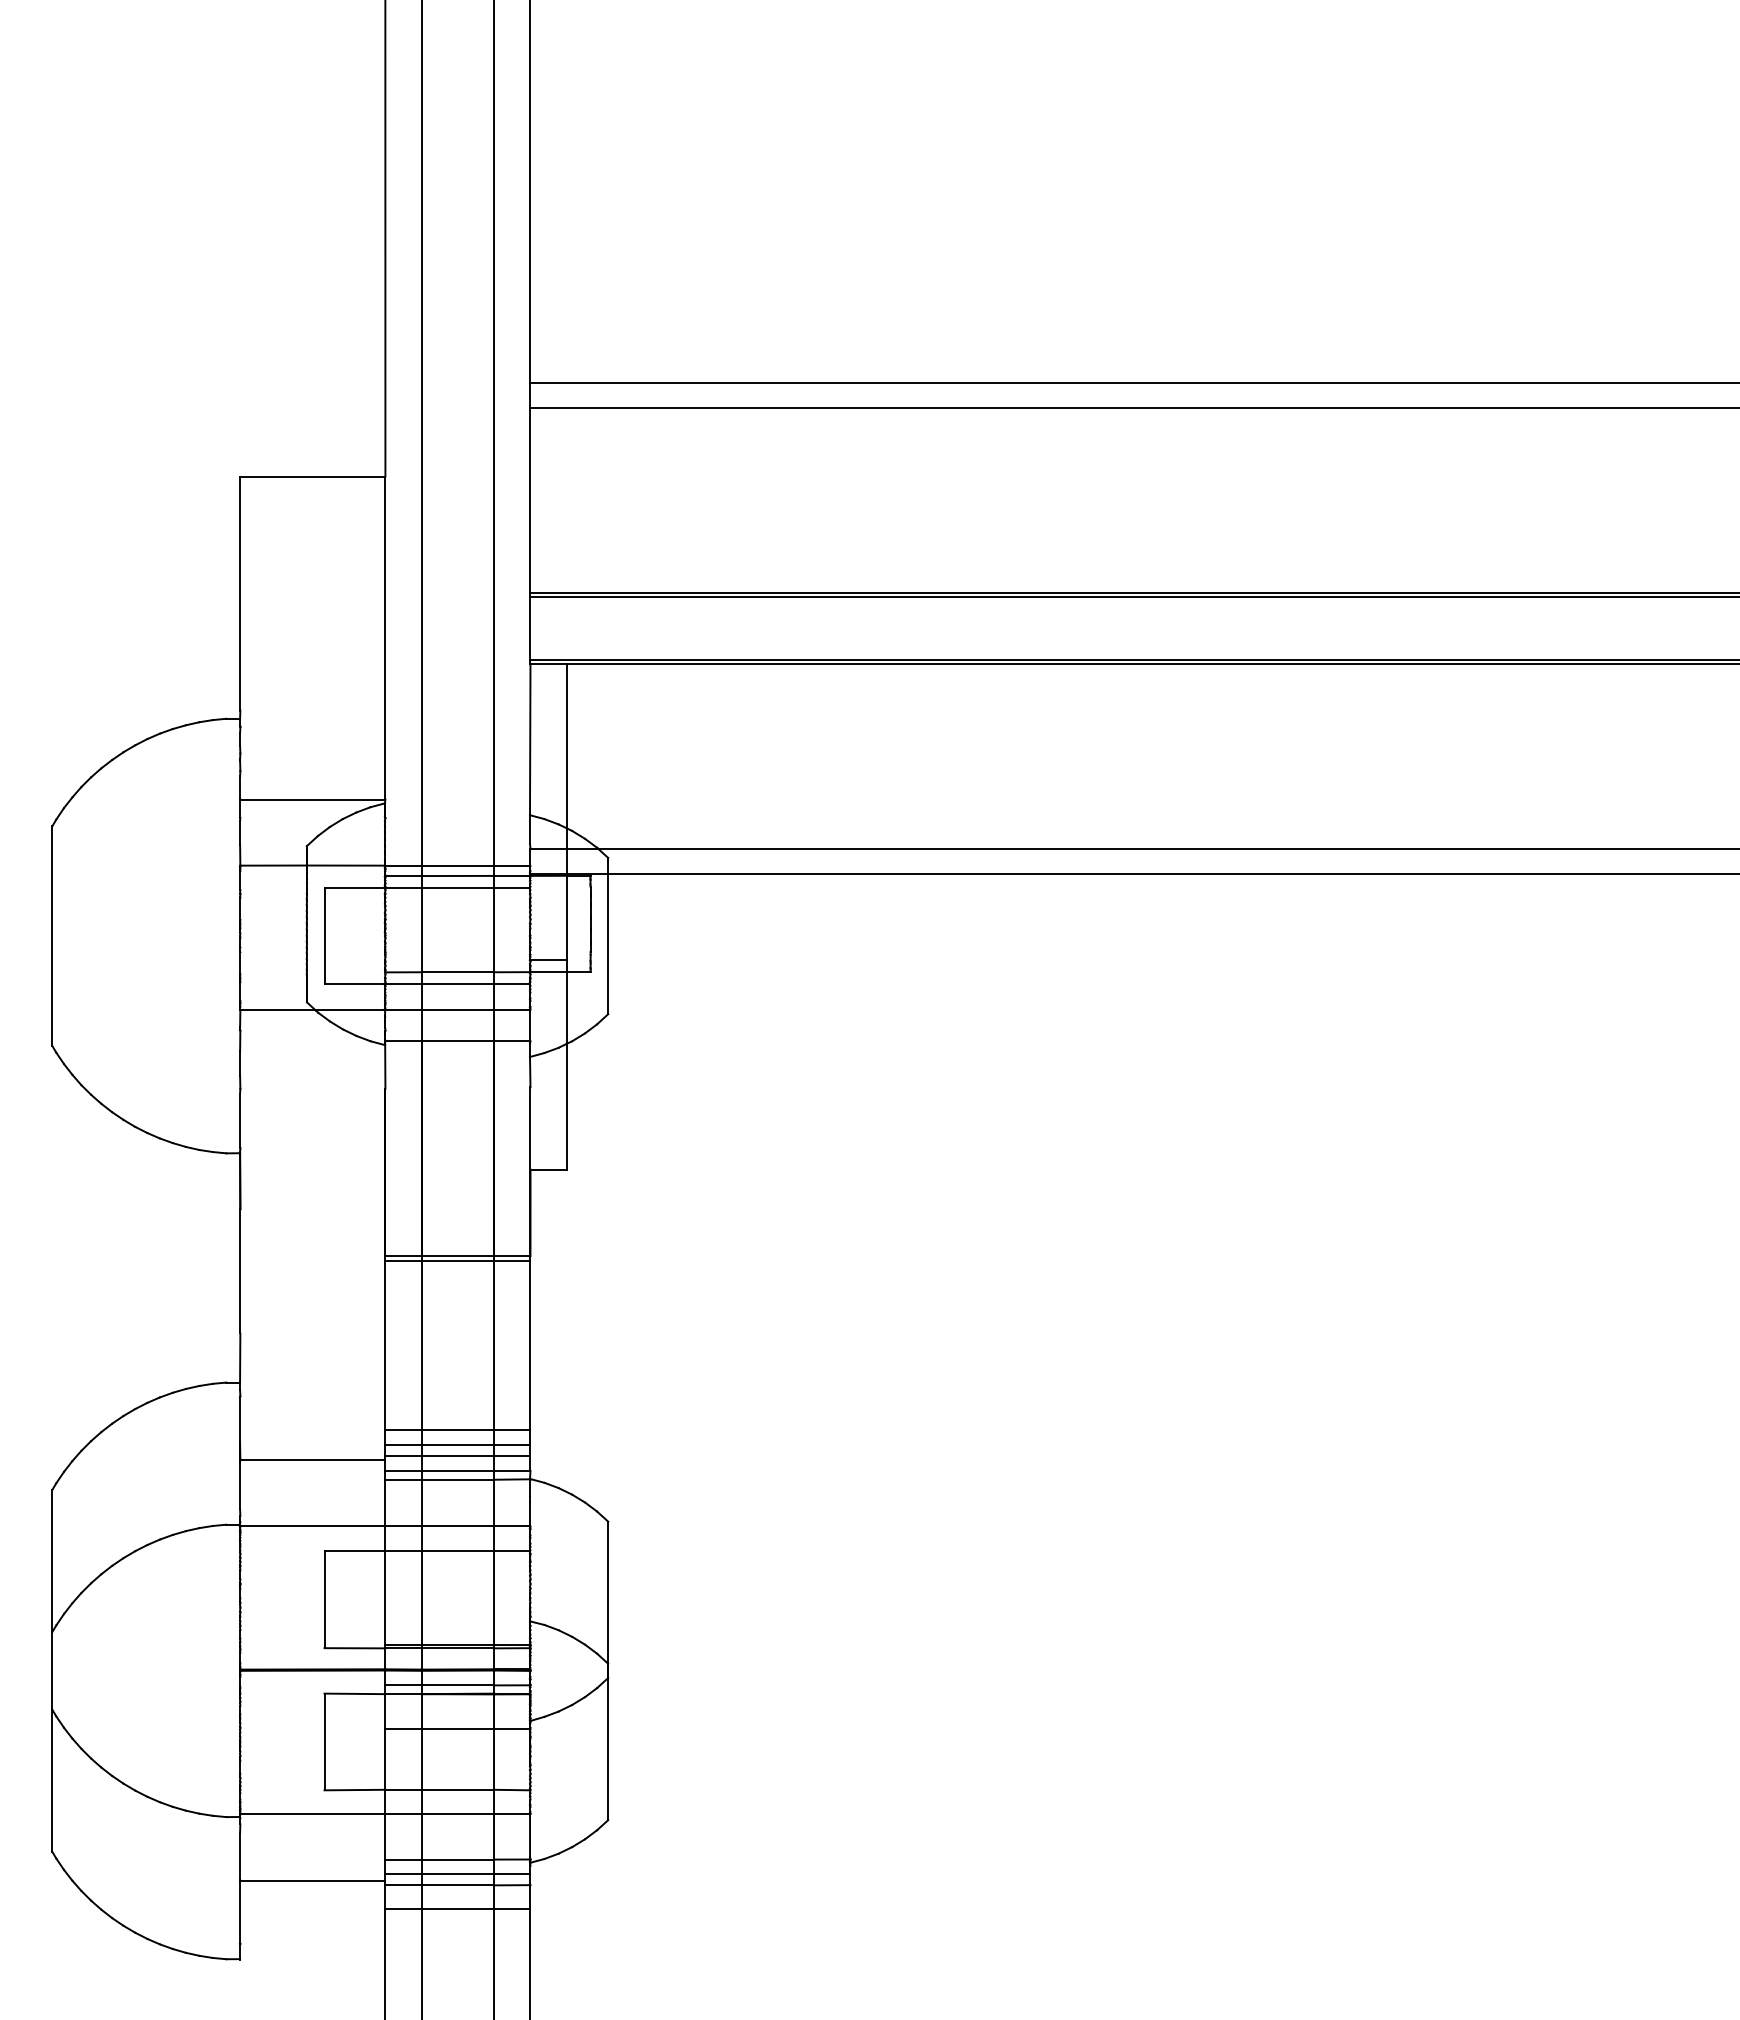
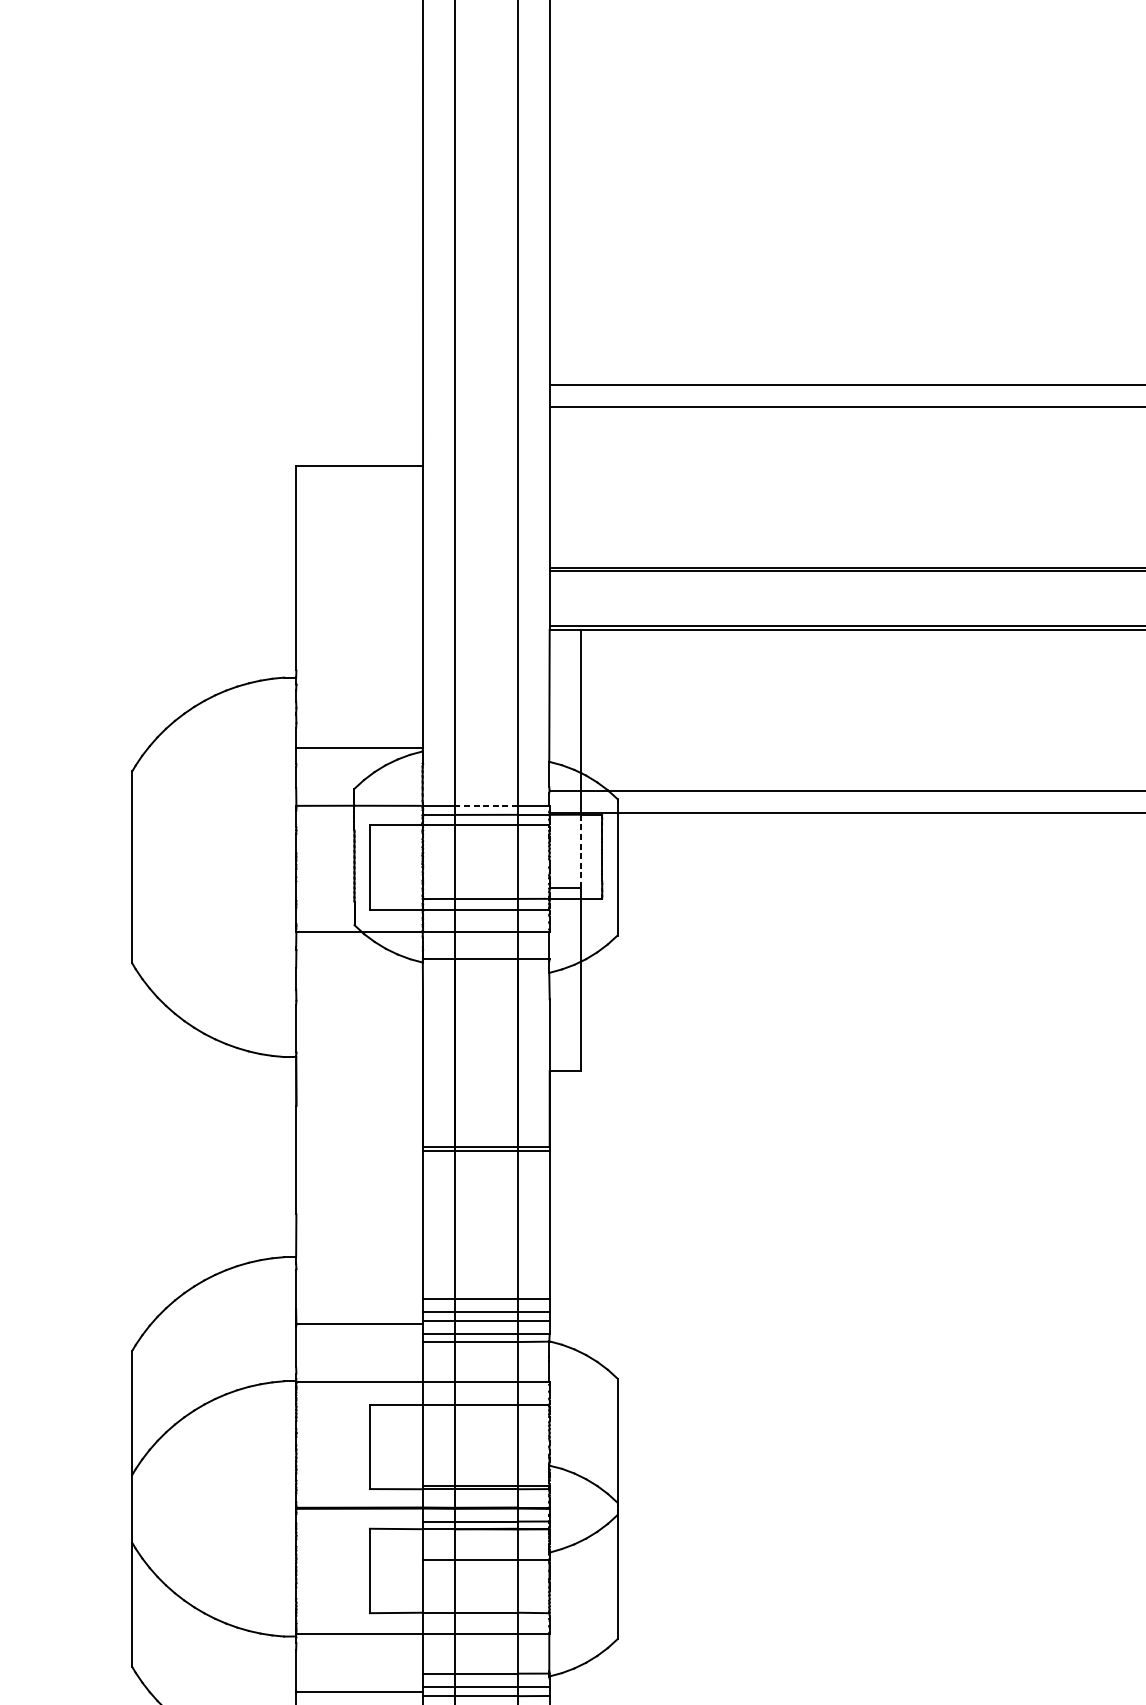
line: (457, 865) -> (485, 805), solid -> dashed
line: (566, 918) -> (581, 852), solid -> dashed

